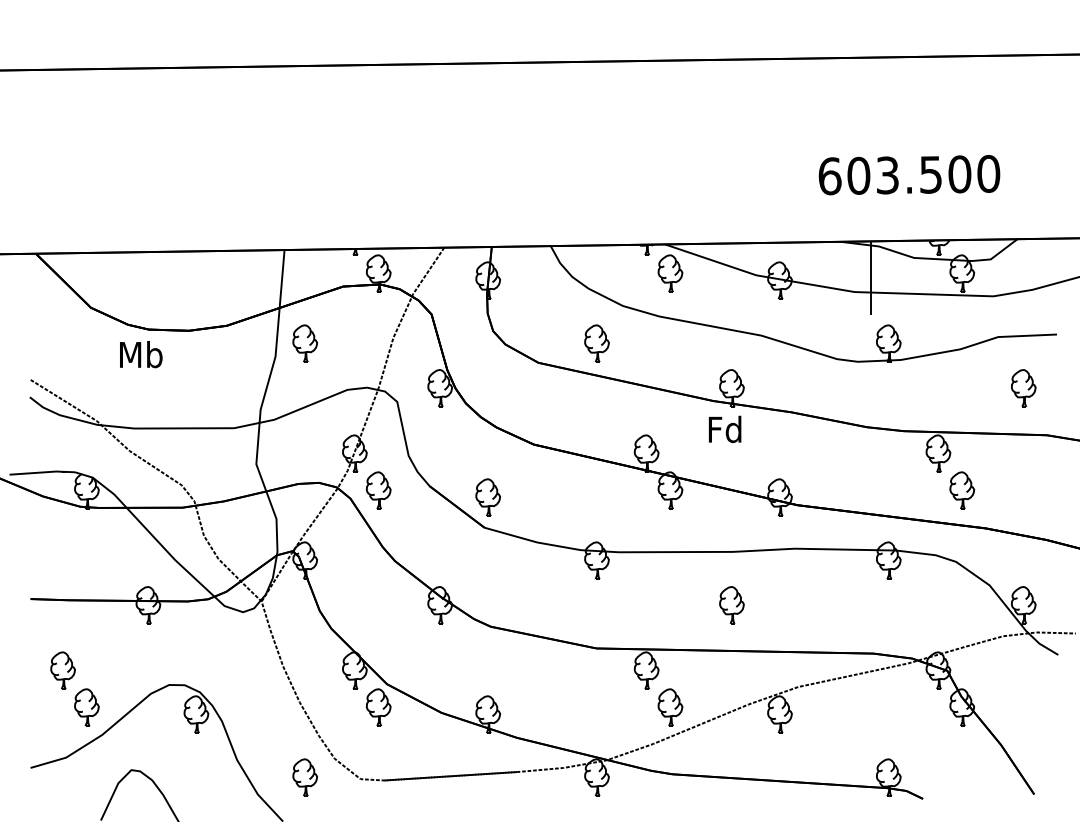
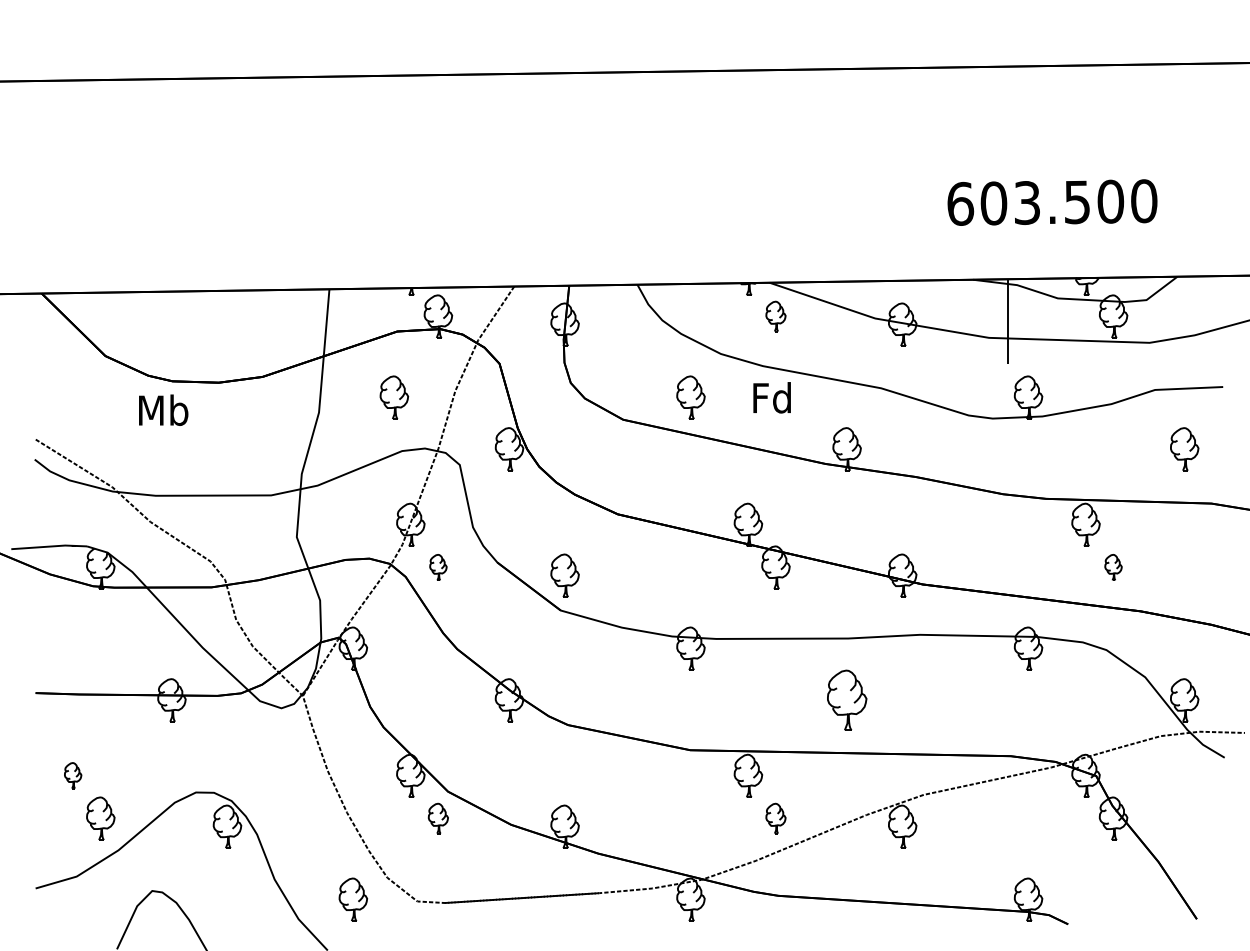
part: (670, 273) -> (775, 316), size x0.7
part: (305, 343) -> (394, 397), moved
text: (724, 429) -> (771, 397), moved
part: (378, 490) -> (438, 567), size x0.6
part: (962, 490) -> (1113, 567), size x0.6
part: (731, 605) -> (846, 700), size x1.4
part: (62, 670) -> (72, 775), size x0.6
part: (378, 707) -> (438, 818), size x0.7
part: (670, 707) -> (775, 818), size x0.7

